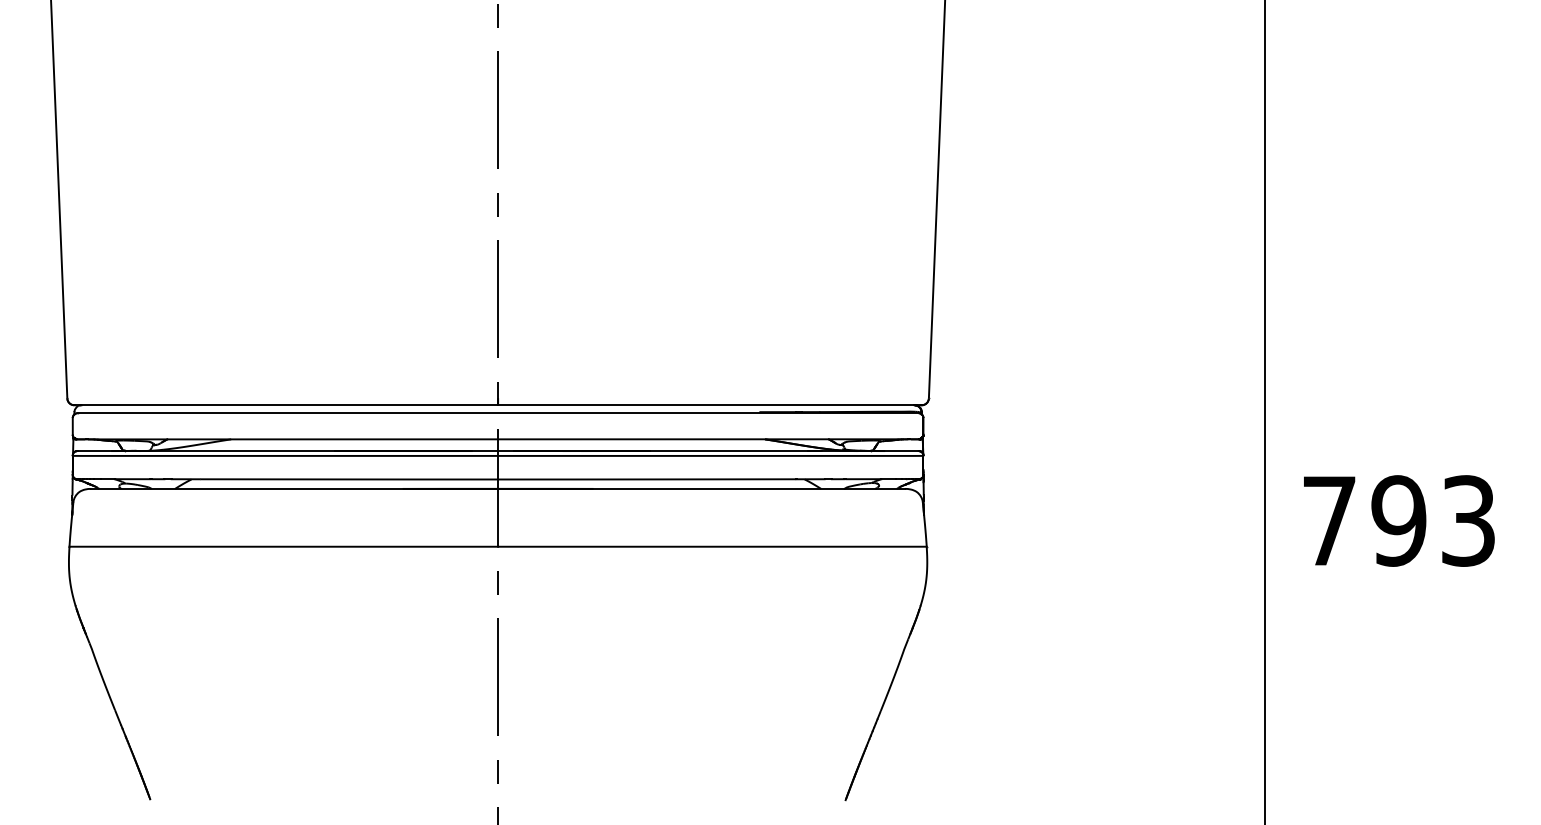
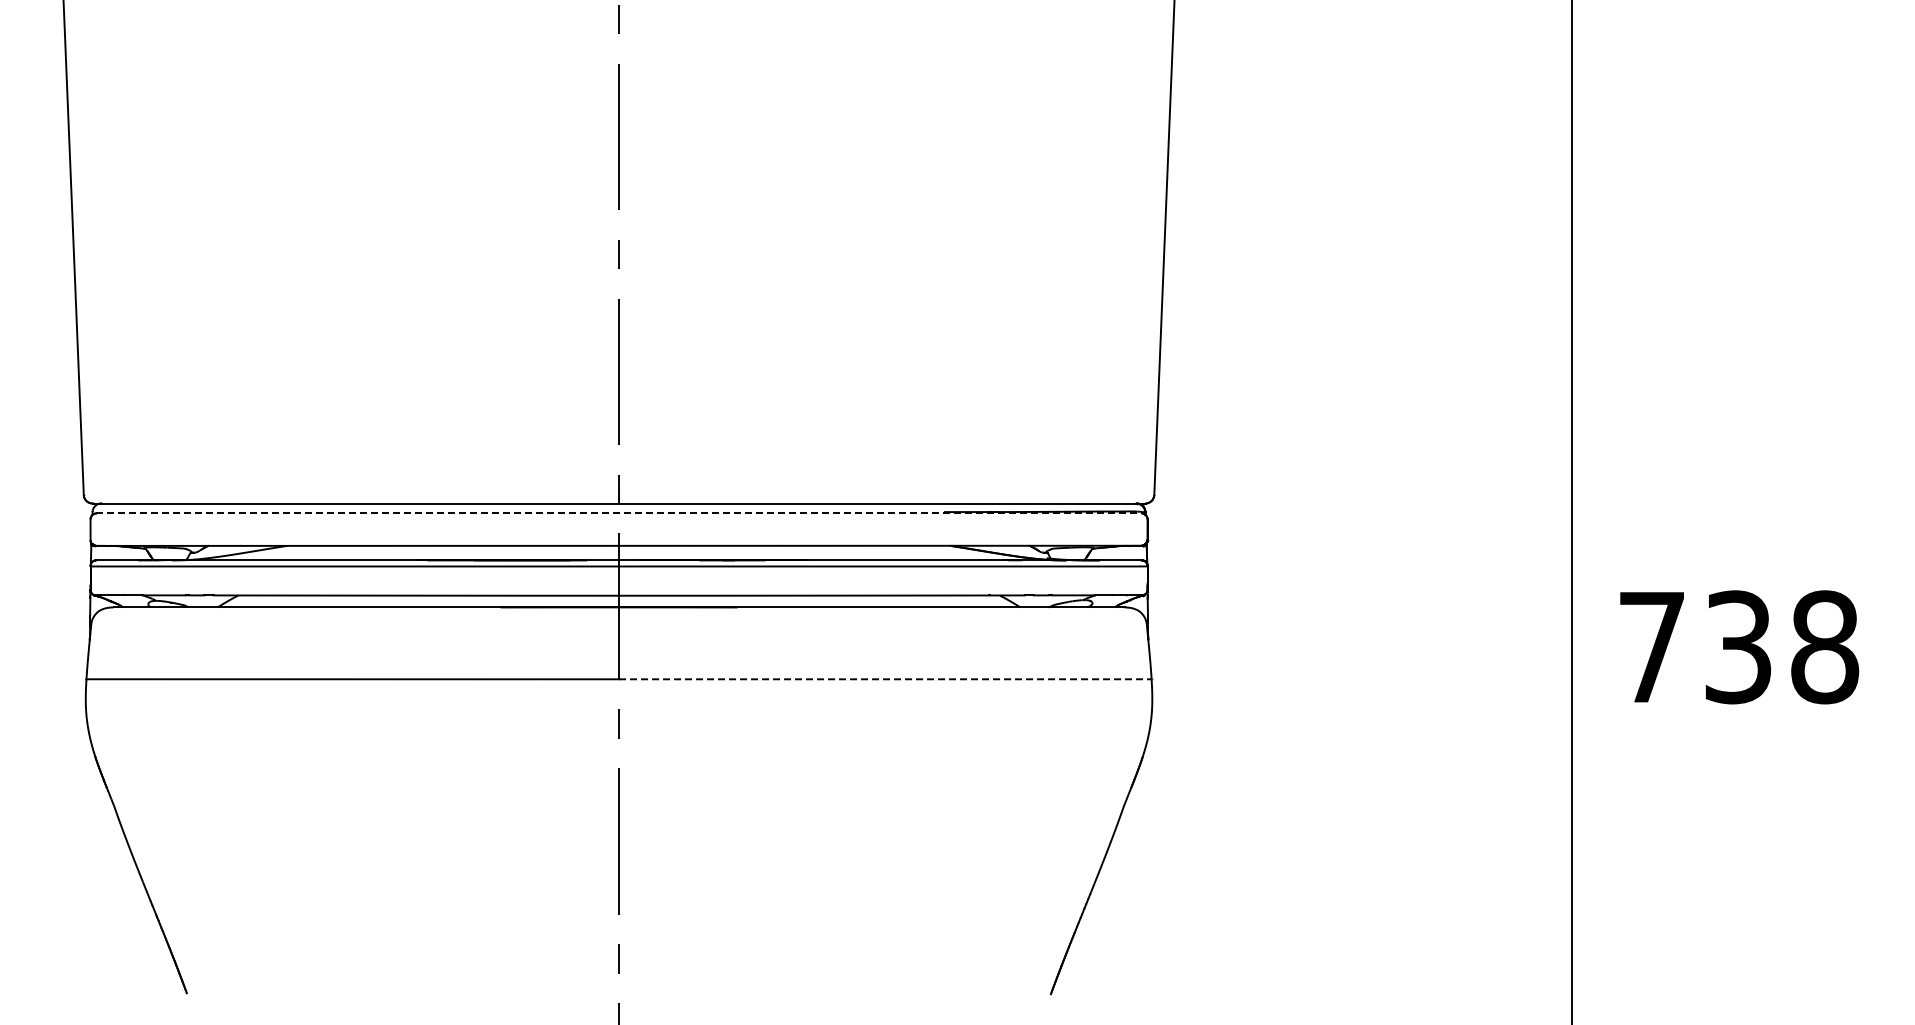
line: (498, 413) -> (619, 513), solid -> dashed
text: (1433, 521) -> (1781, 647), 793 -> 738
line: (712, 546) -> (885, 679), solid -> dashed

